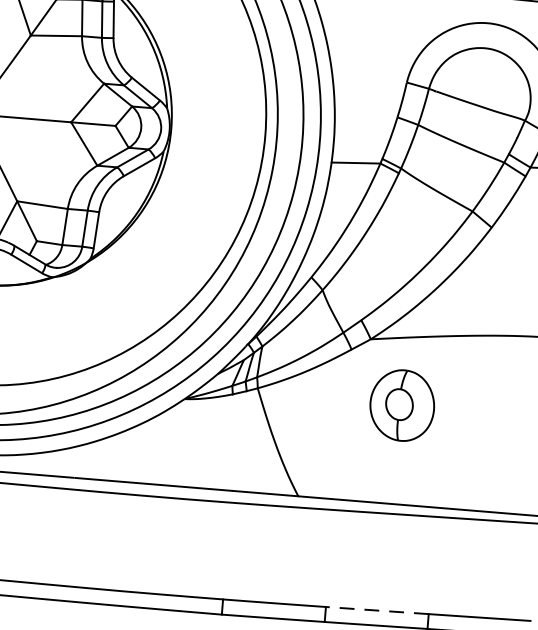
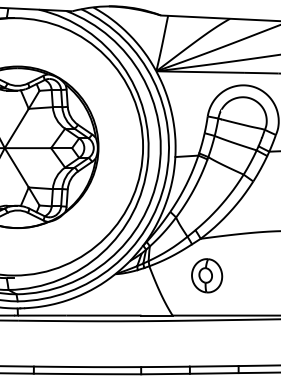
part: (403, 404) -> (207, 275), moved
line: (375, 610) -> (213, 366), dashed -> solid

